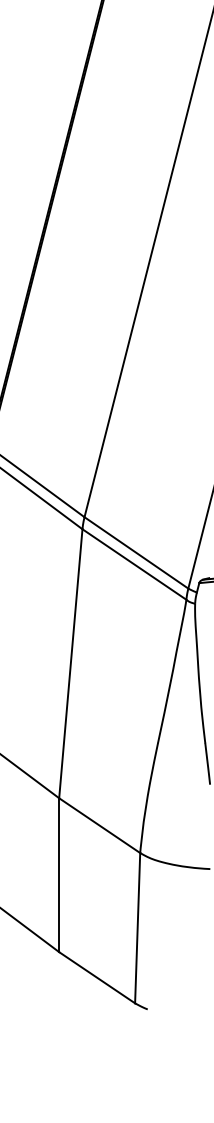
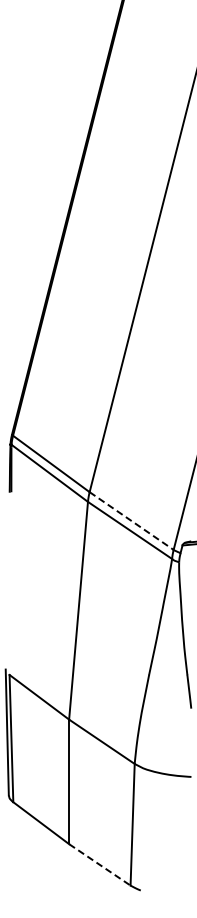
line: (136, 553) -> (131, 521), solid -> dashed
line: (97, 978) -> (100, 865), solid -> dashed

